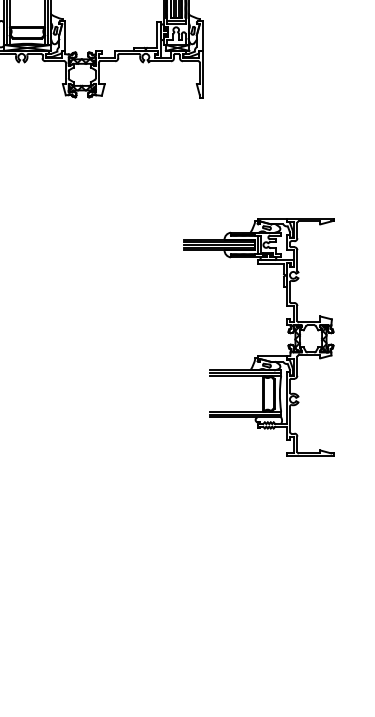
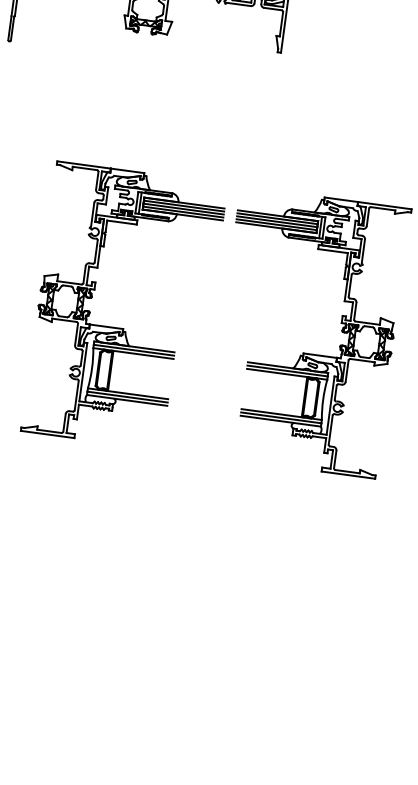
part: (96, 355) -> (121, 328), added

